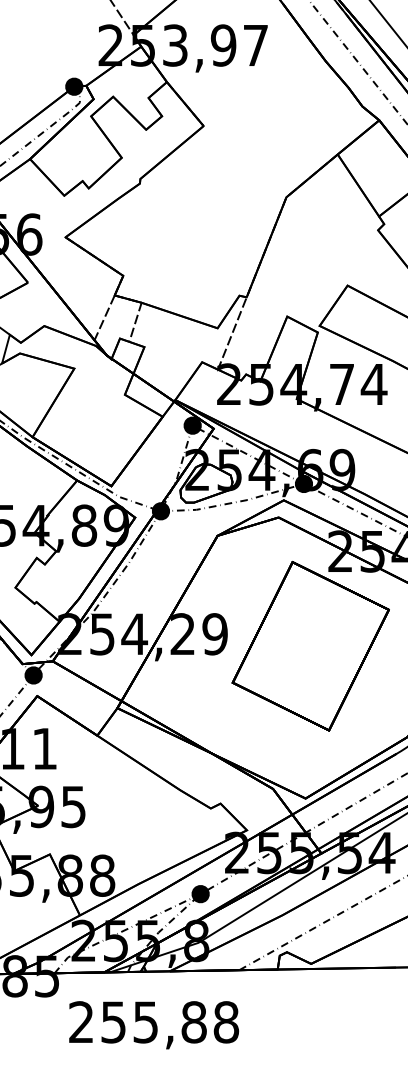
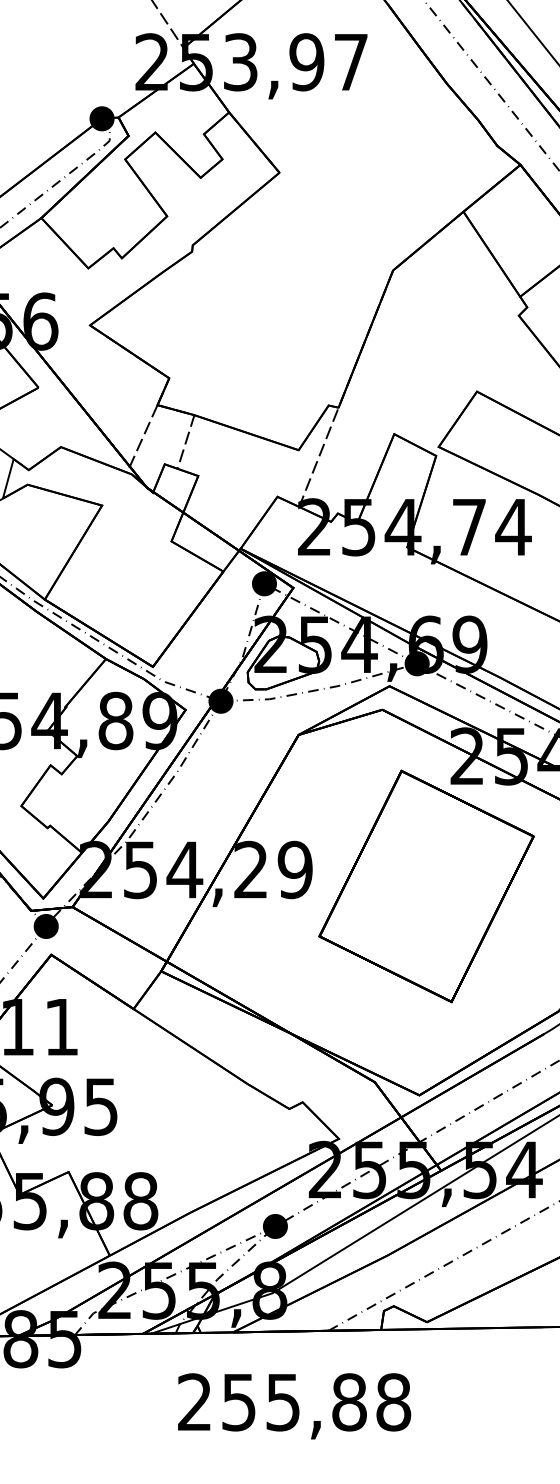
text: (154, 1025) -> (294, 1406), moved

